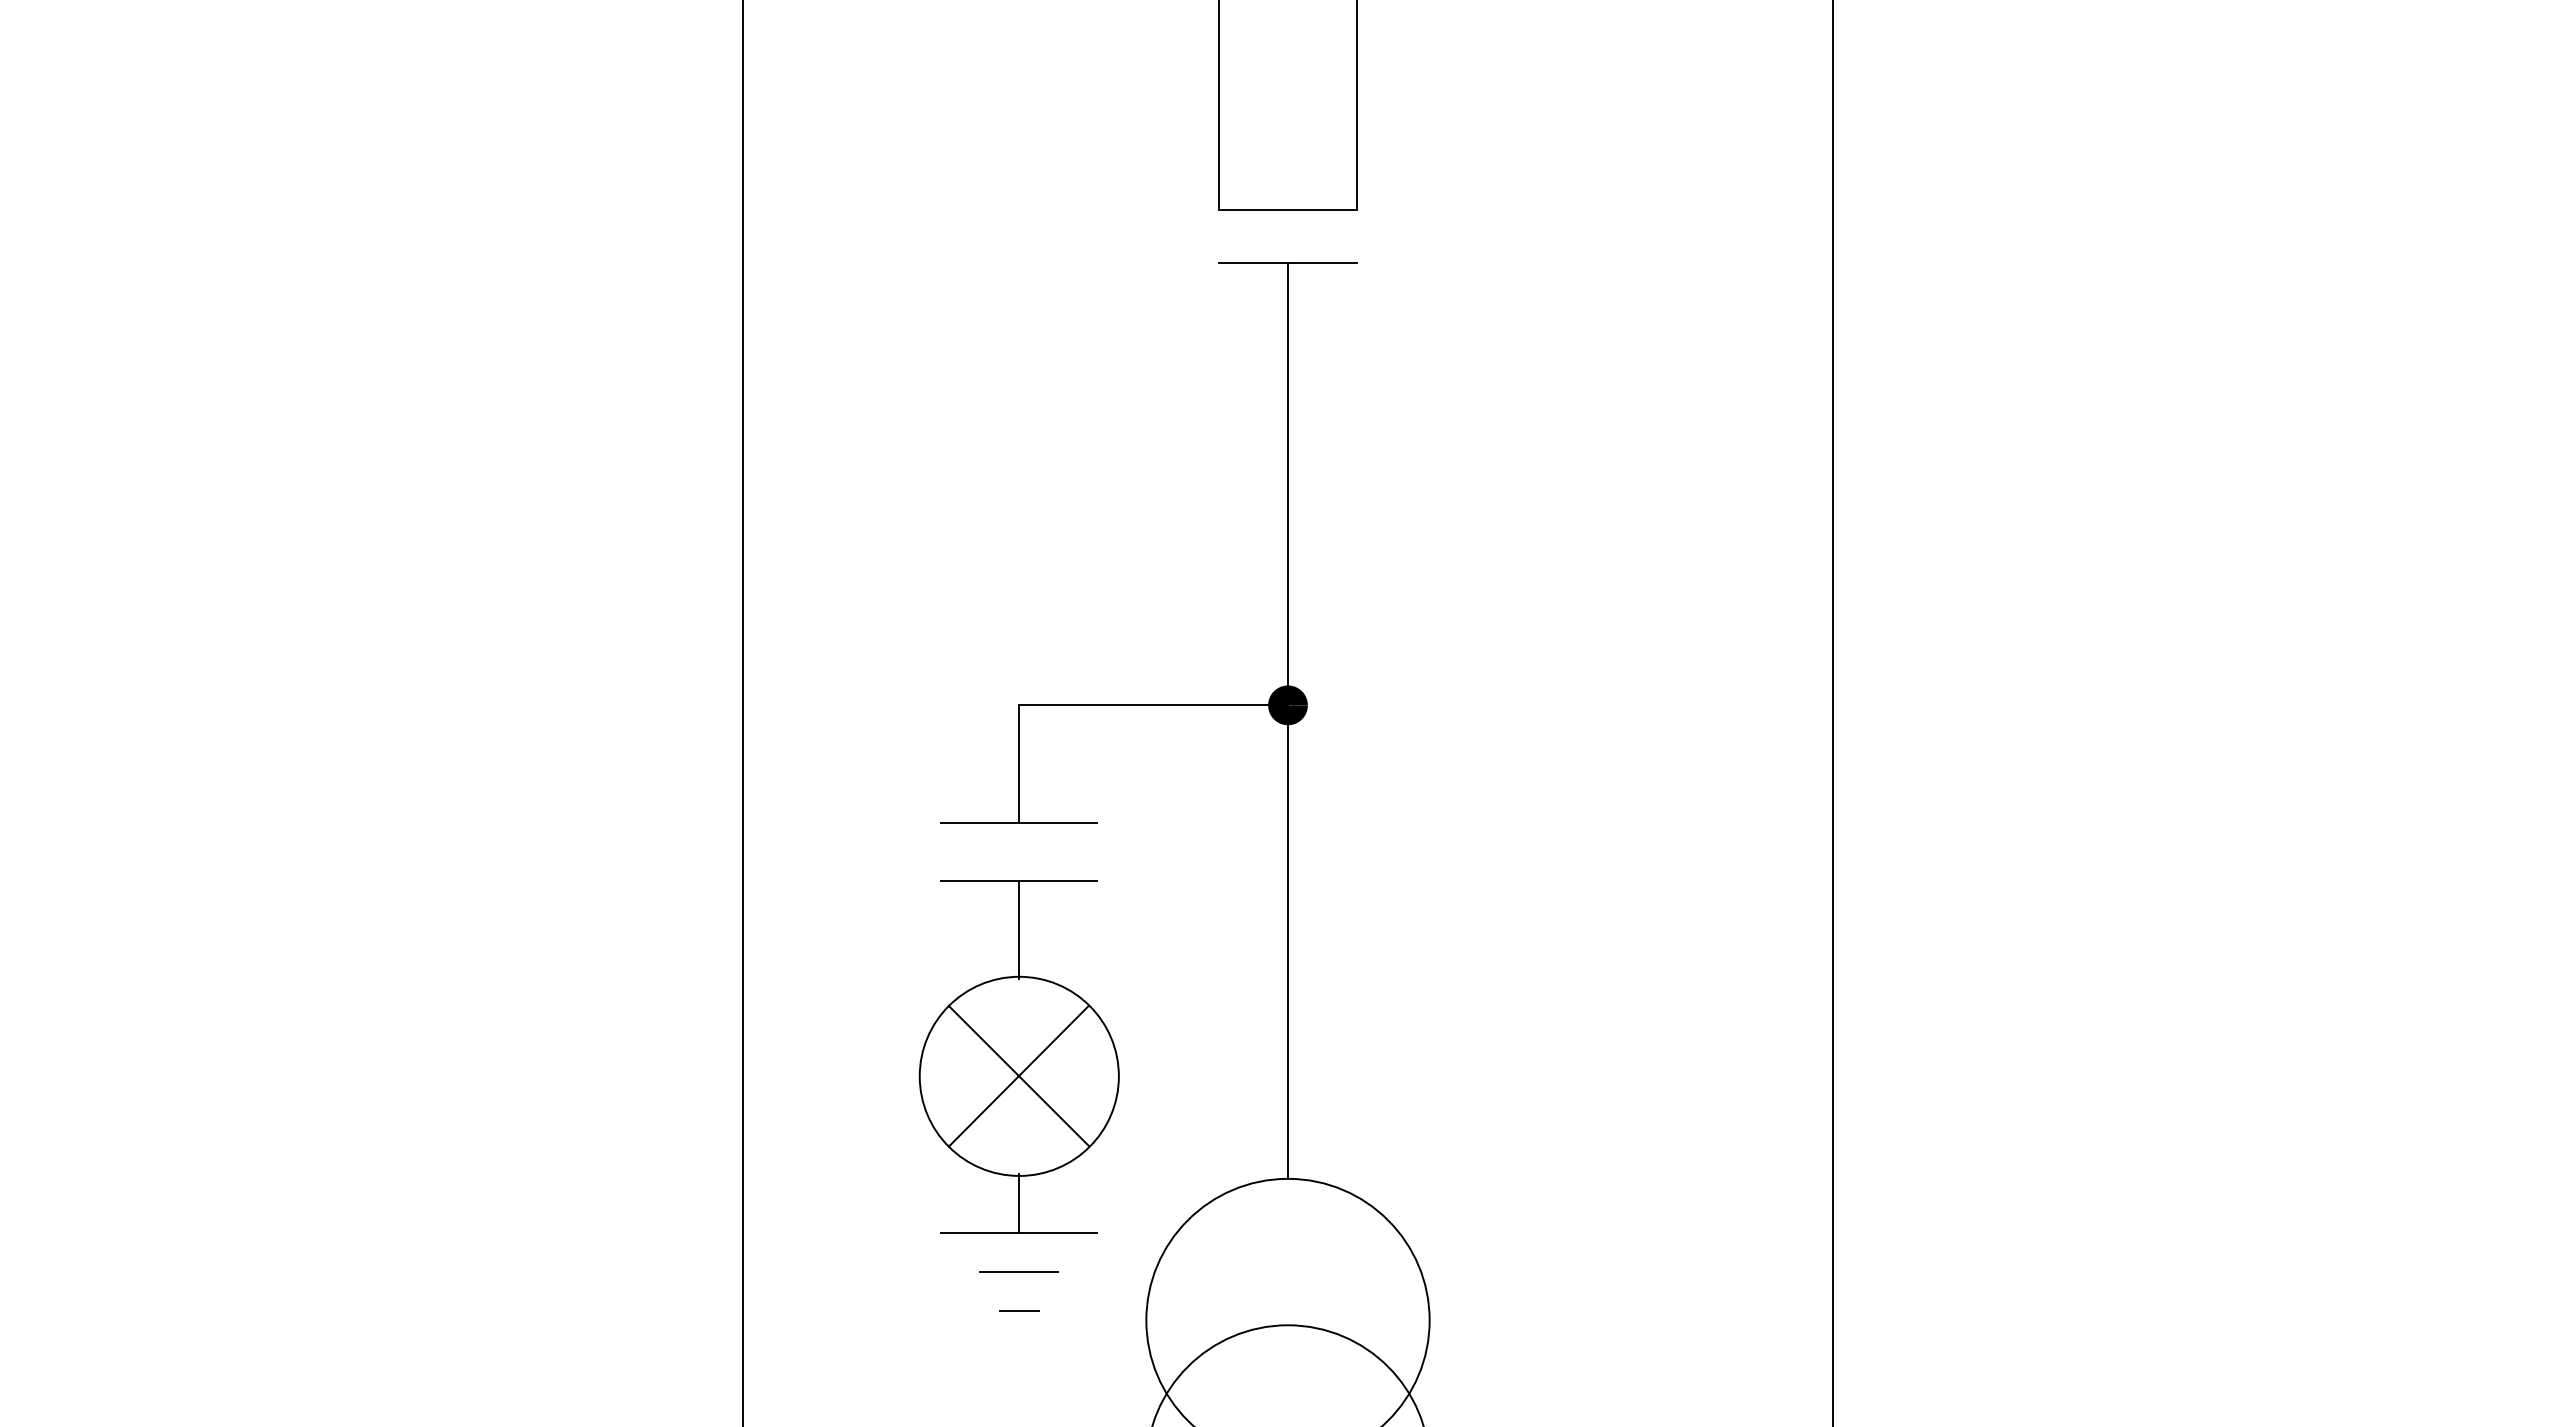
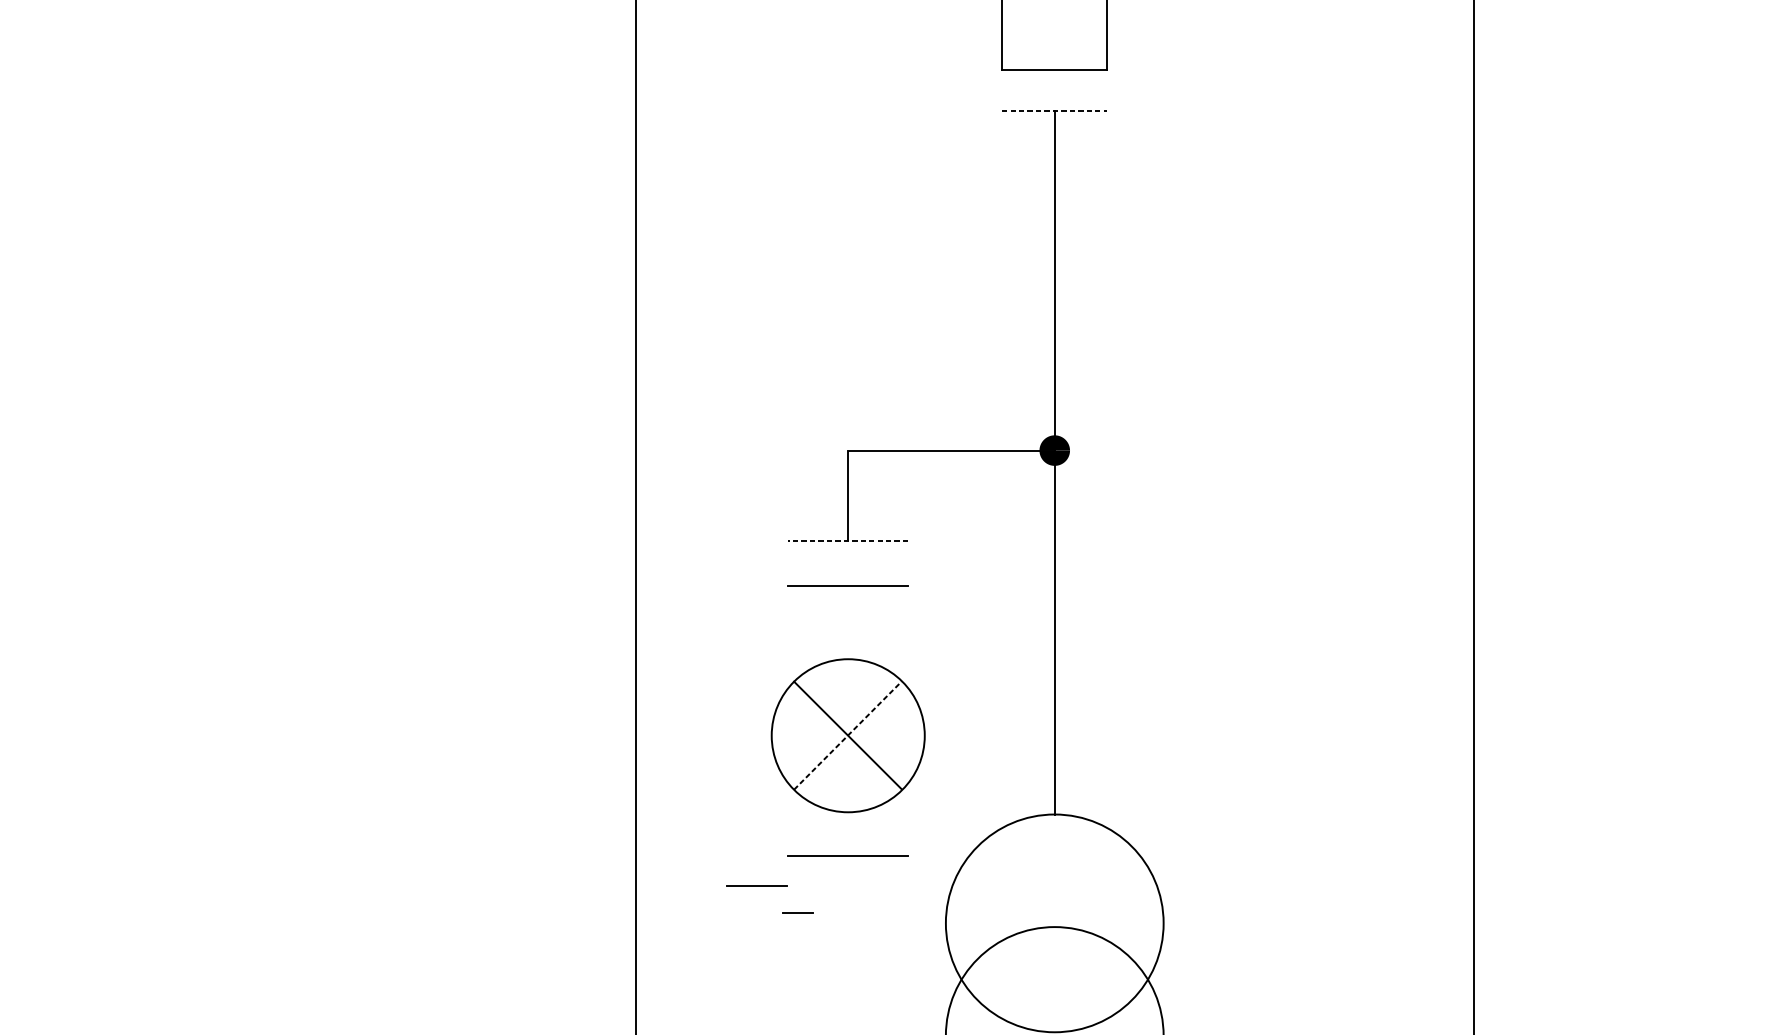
line: (1287, 263) -> (1054, 110), solid -> dashed
line: (1018, 822) -> (847, 540), solid -> dashed
line: (1019, 929) -> (848, 622), removed
line: (1019, 1075) -> (848, 735), solid -> dashed
line: (1019, 1203) -> (848, 833), removed
line: (1018, 1271) -> (756, 885), moved
line: (1019, 1310) -> (798, 912), moved

